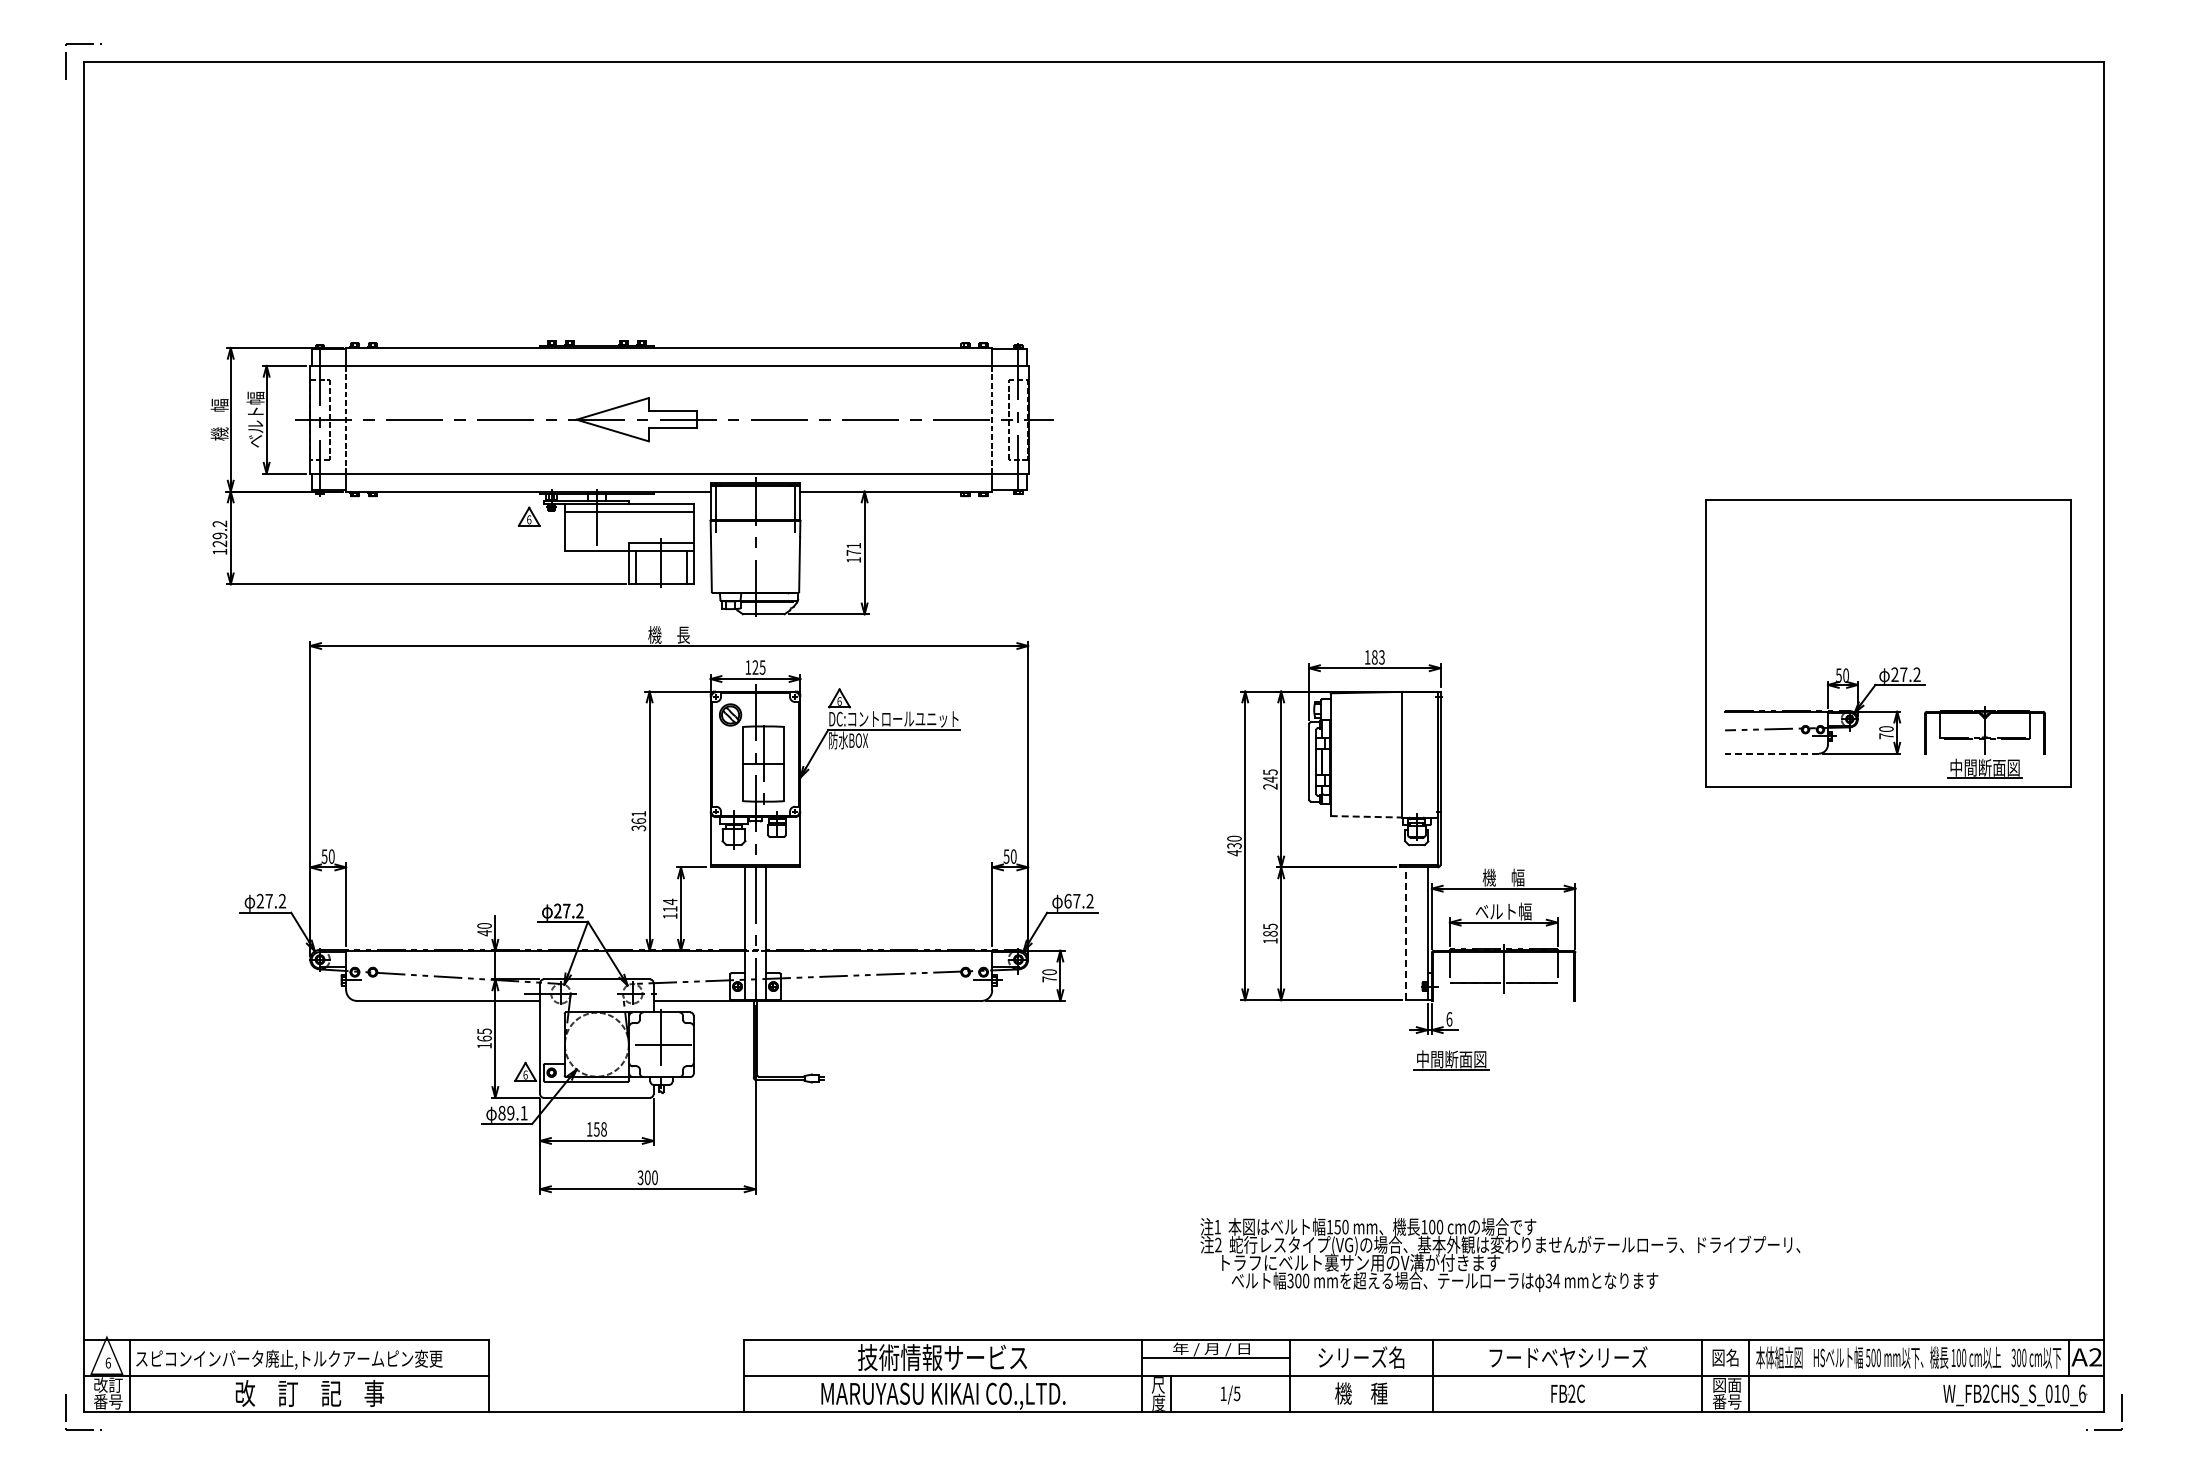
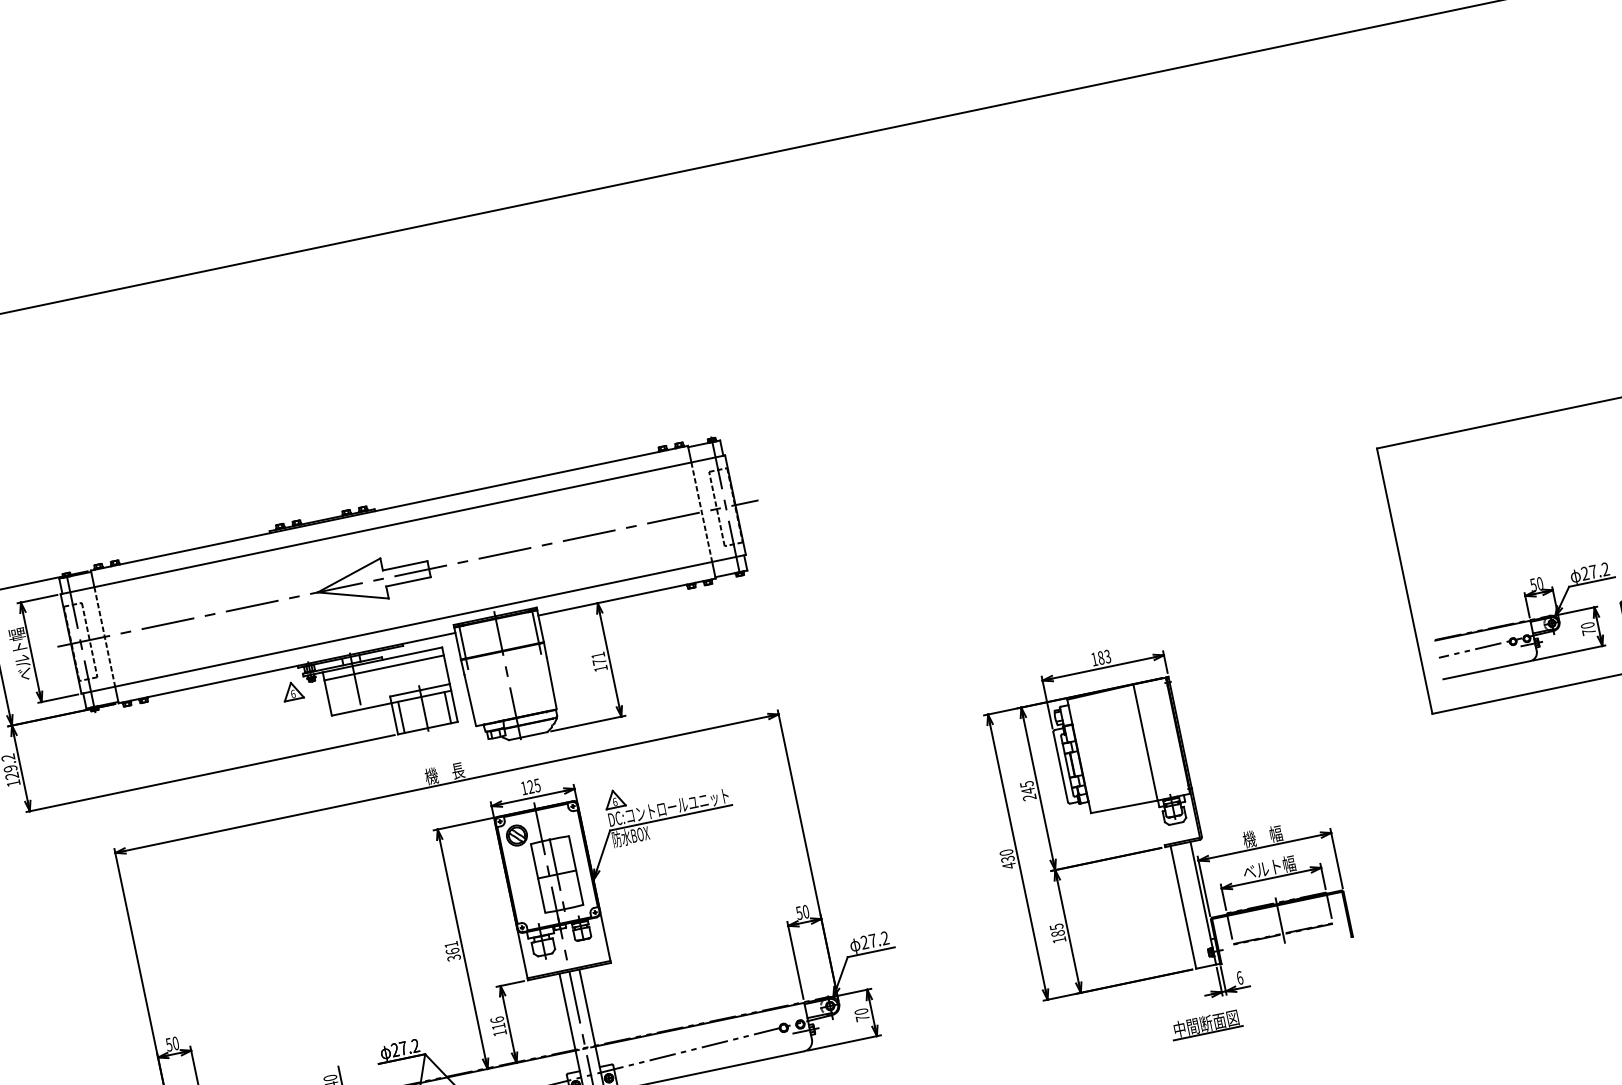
line: (1772, 753) -> (1487, 670), dashed -> solid
line: (1366, 816) -> (1124, 806), dashed -> solid
text: (1067, 900) -> (864, 941), 67.2 -> 27.2
text: (669, 901) -> (496, 1019), 114 -> 116
line: (1406, 933) -> (1183, 906), dashed -> solid
part: (1451, 1060) -> (1206, 1024), moved

